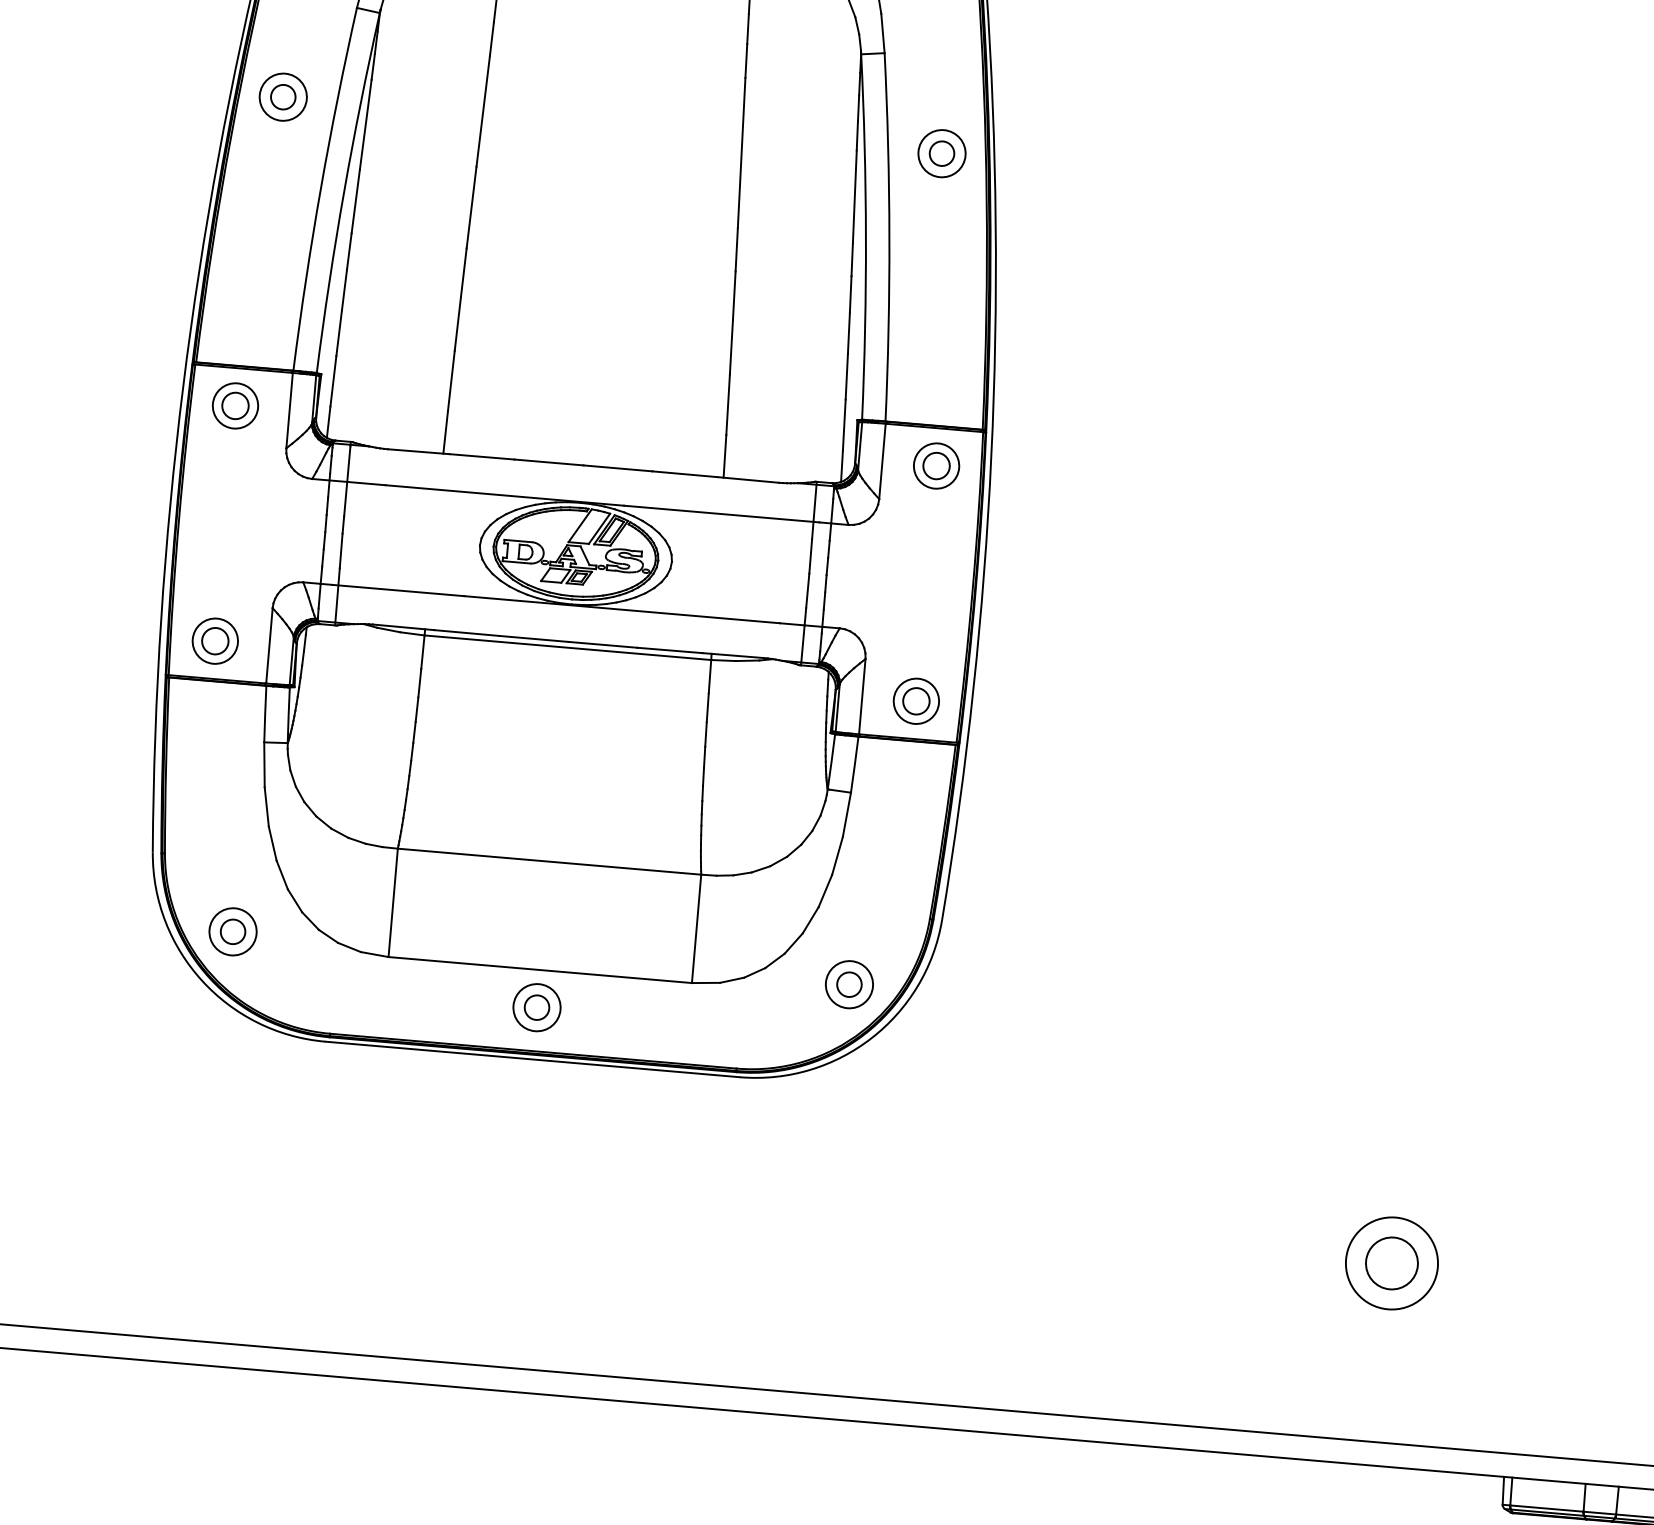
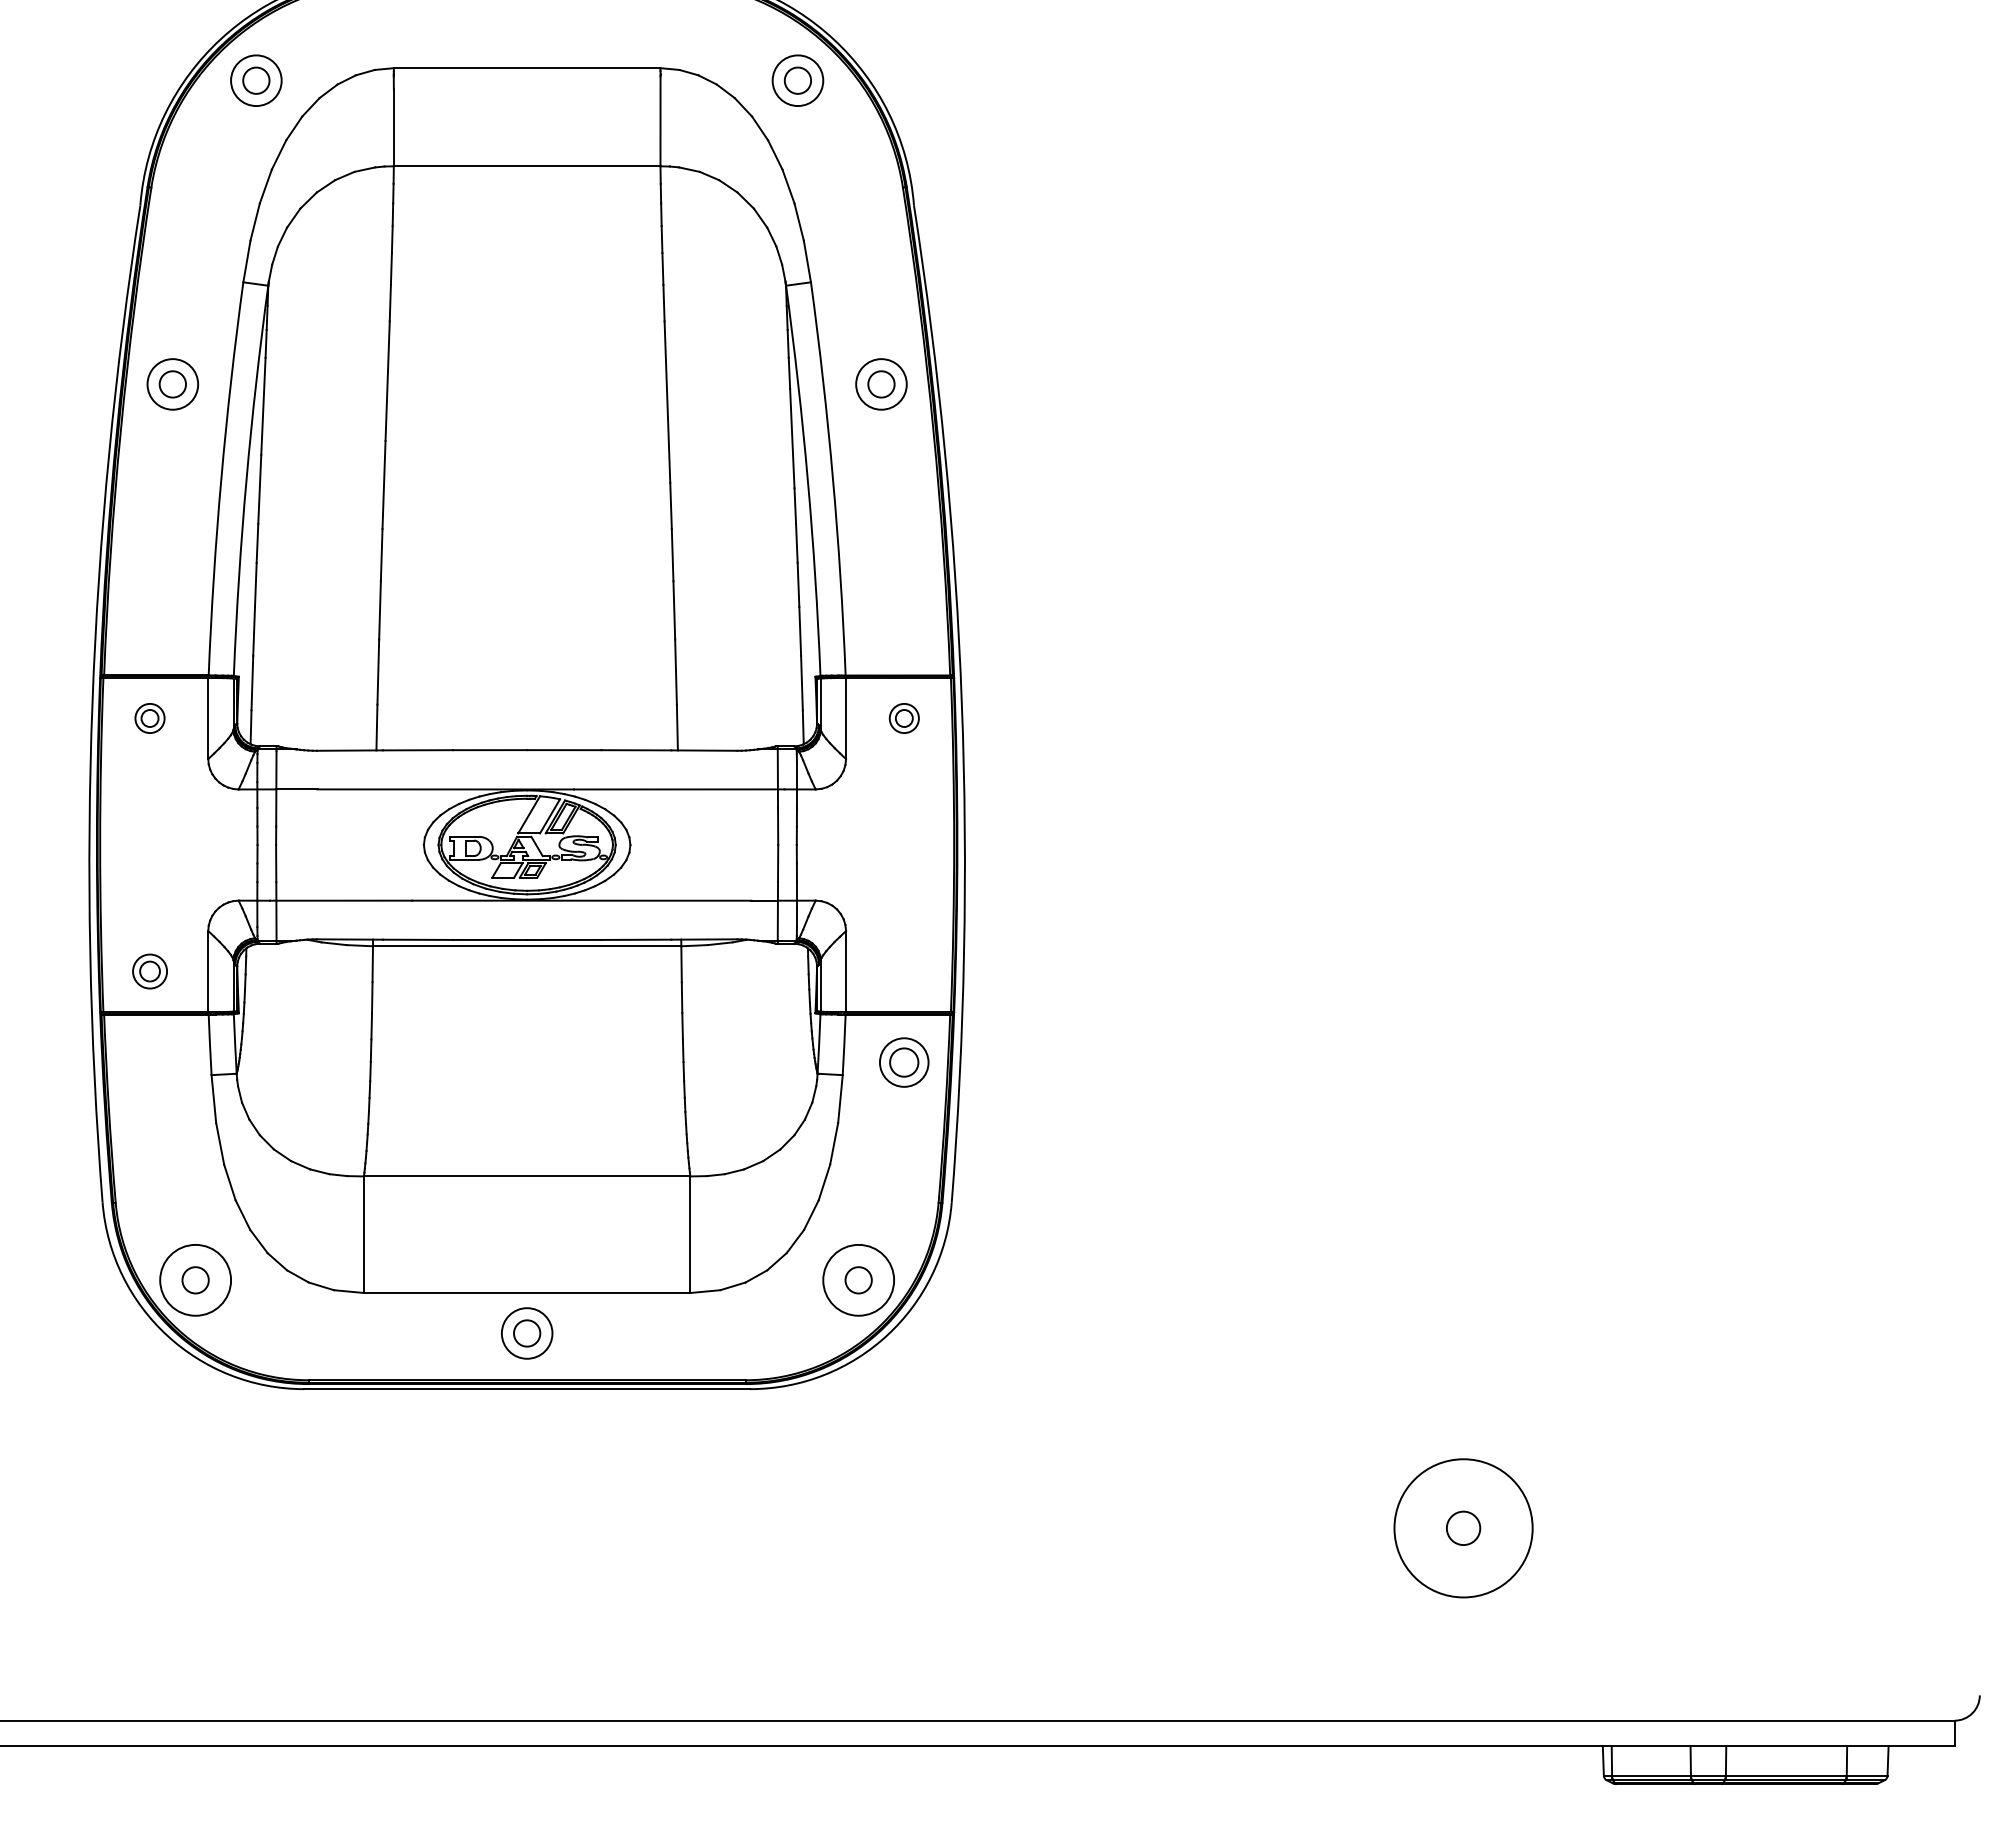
part: (234, 405) -> (149, 718), size x0.6
part: (936, 466) -> (904, 718), size x0.6
part: (214, 641) -> (149, 971), size x0.7
part: (916, 701) -> (904, 1062), moved
circle: (232, 932) -> (195, 1280), size x1.4
circle: (849, 984) -> (858, 1280), size x1.4
circle: (1391, 1263) -> (1463, 1528), size x0.6
circle: (1391, 1263) -> (1463, 1528), size x1.4

